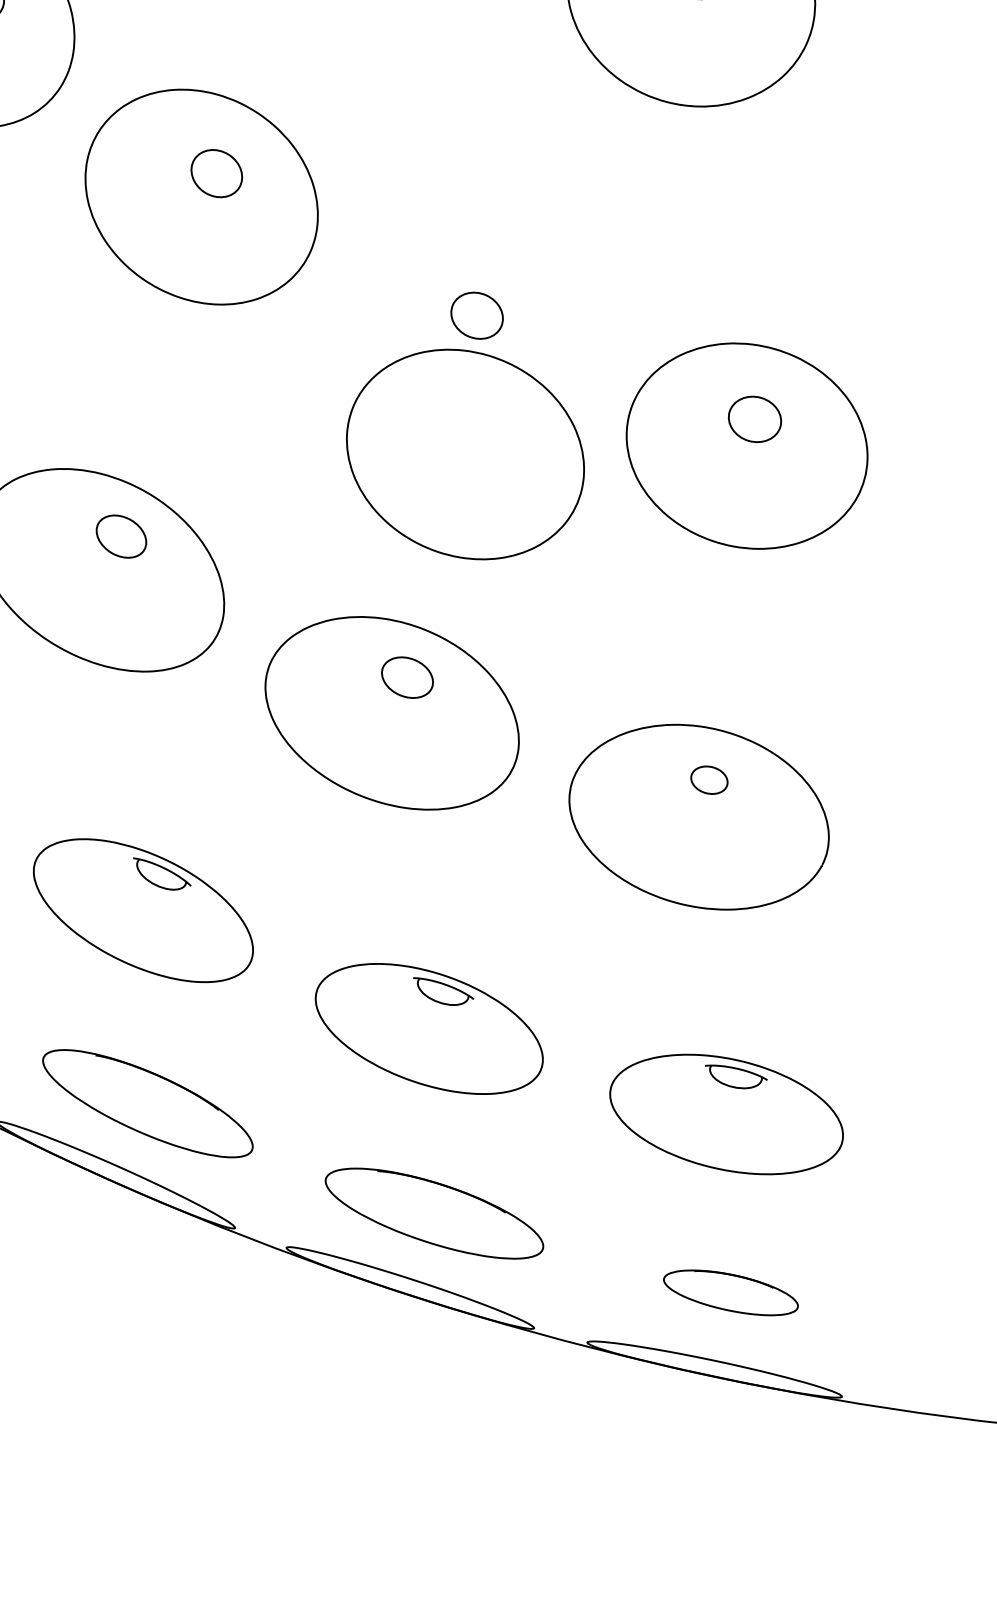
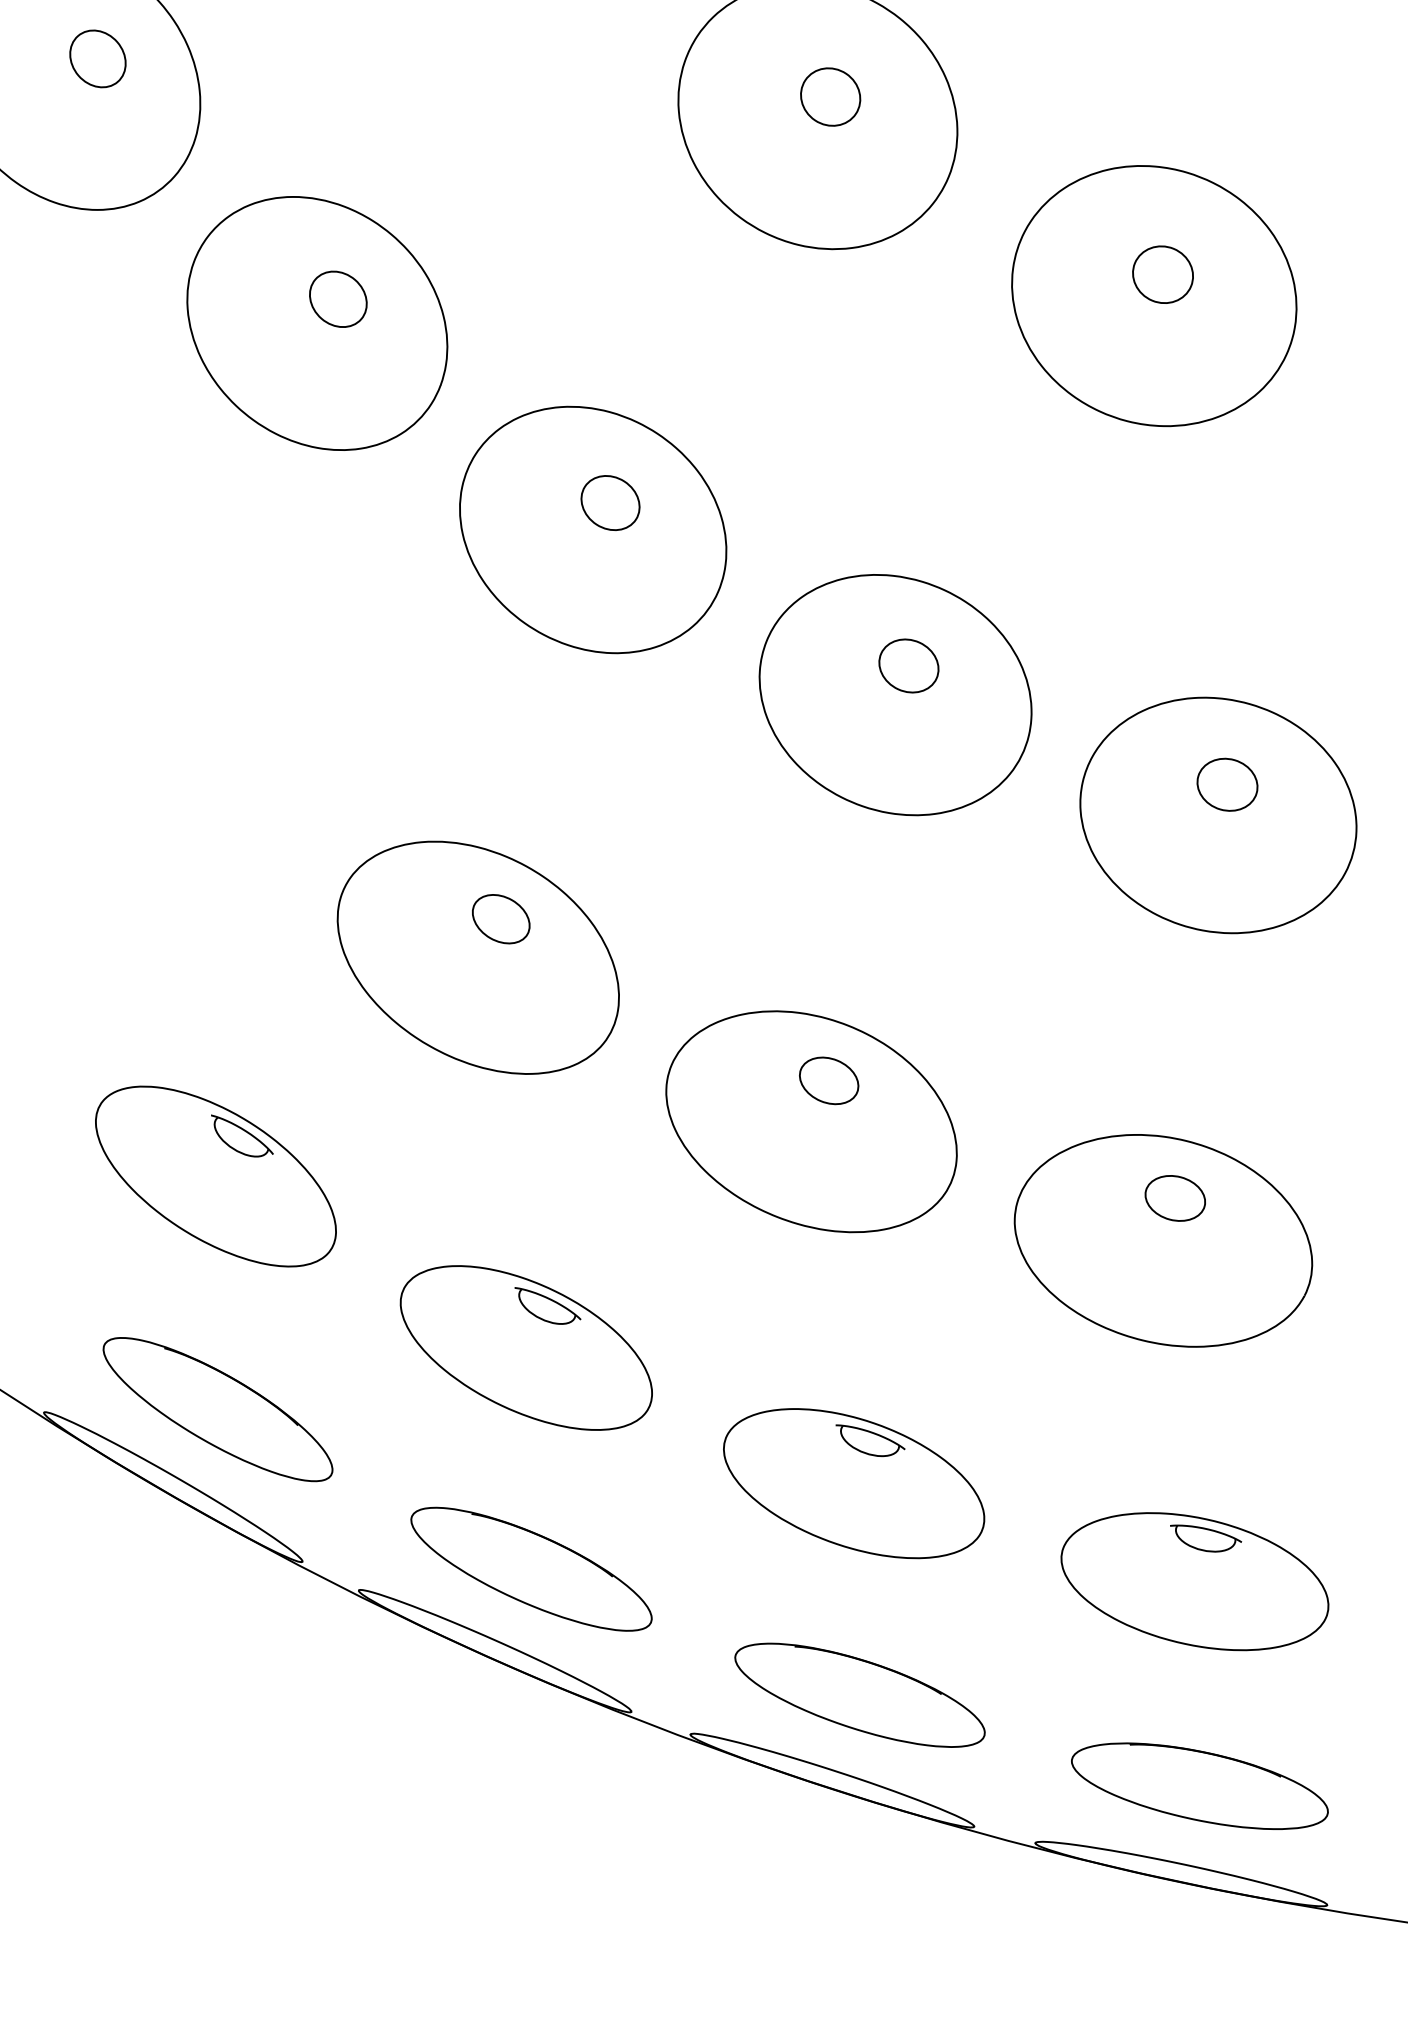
part: (465, 454) -> (895, 695), moved
part: (708, 780) -> (1174, 1198), size x1.43
part: (730, 1292) -> (1199, 1785), size x1.67

